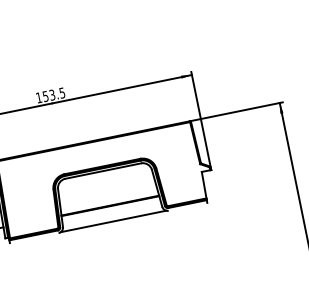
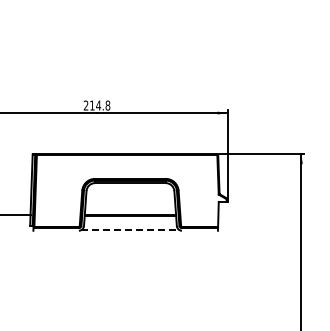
text: (50, 95) -> (96, 105), 153.5 -> 214.8
line: (113, 221) -> (130, 230), solid -> dashed

